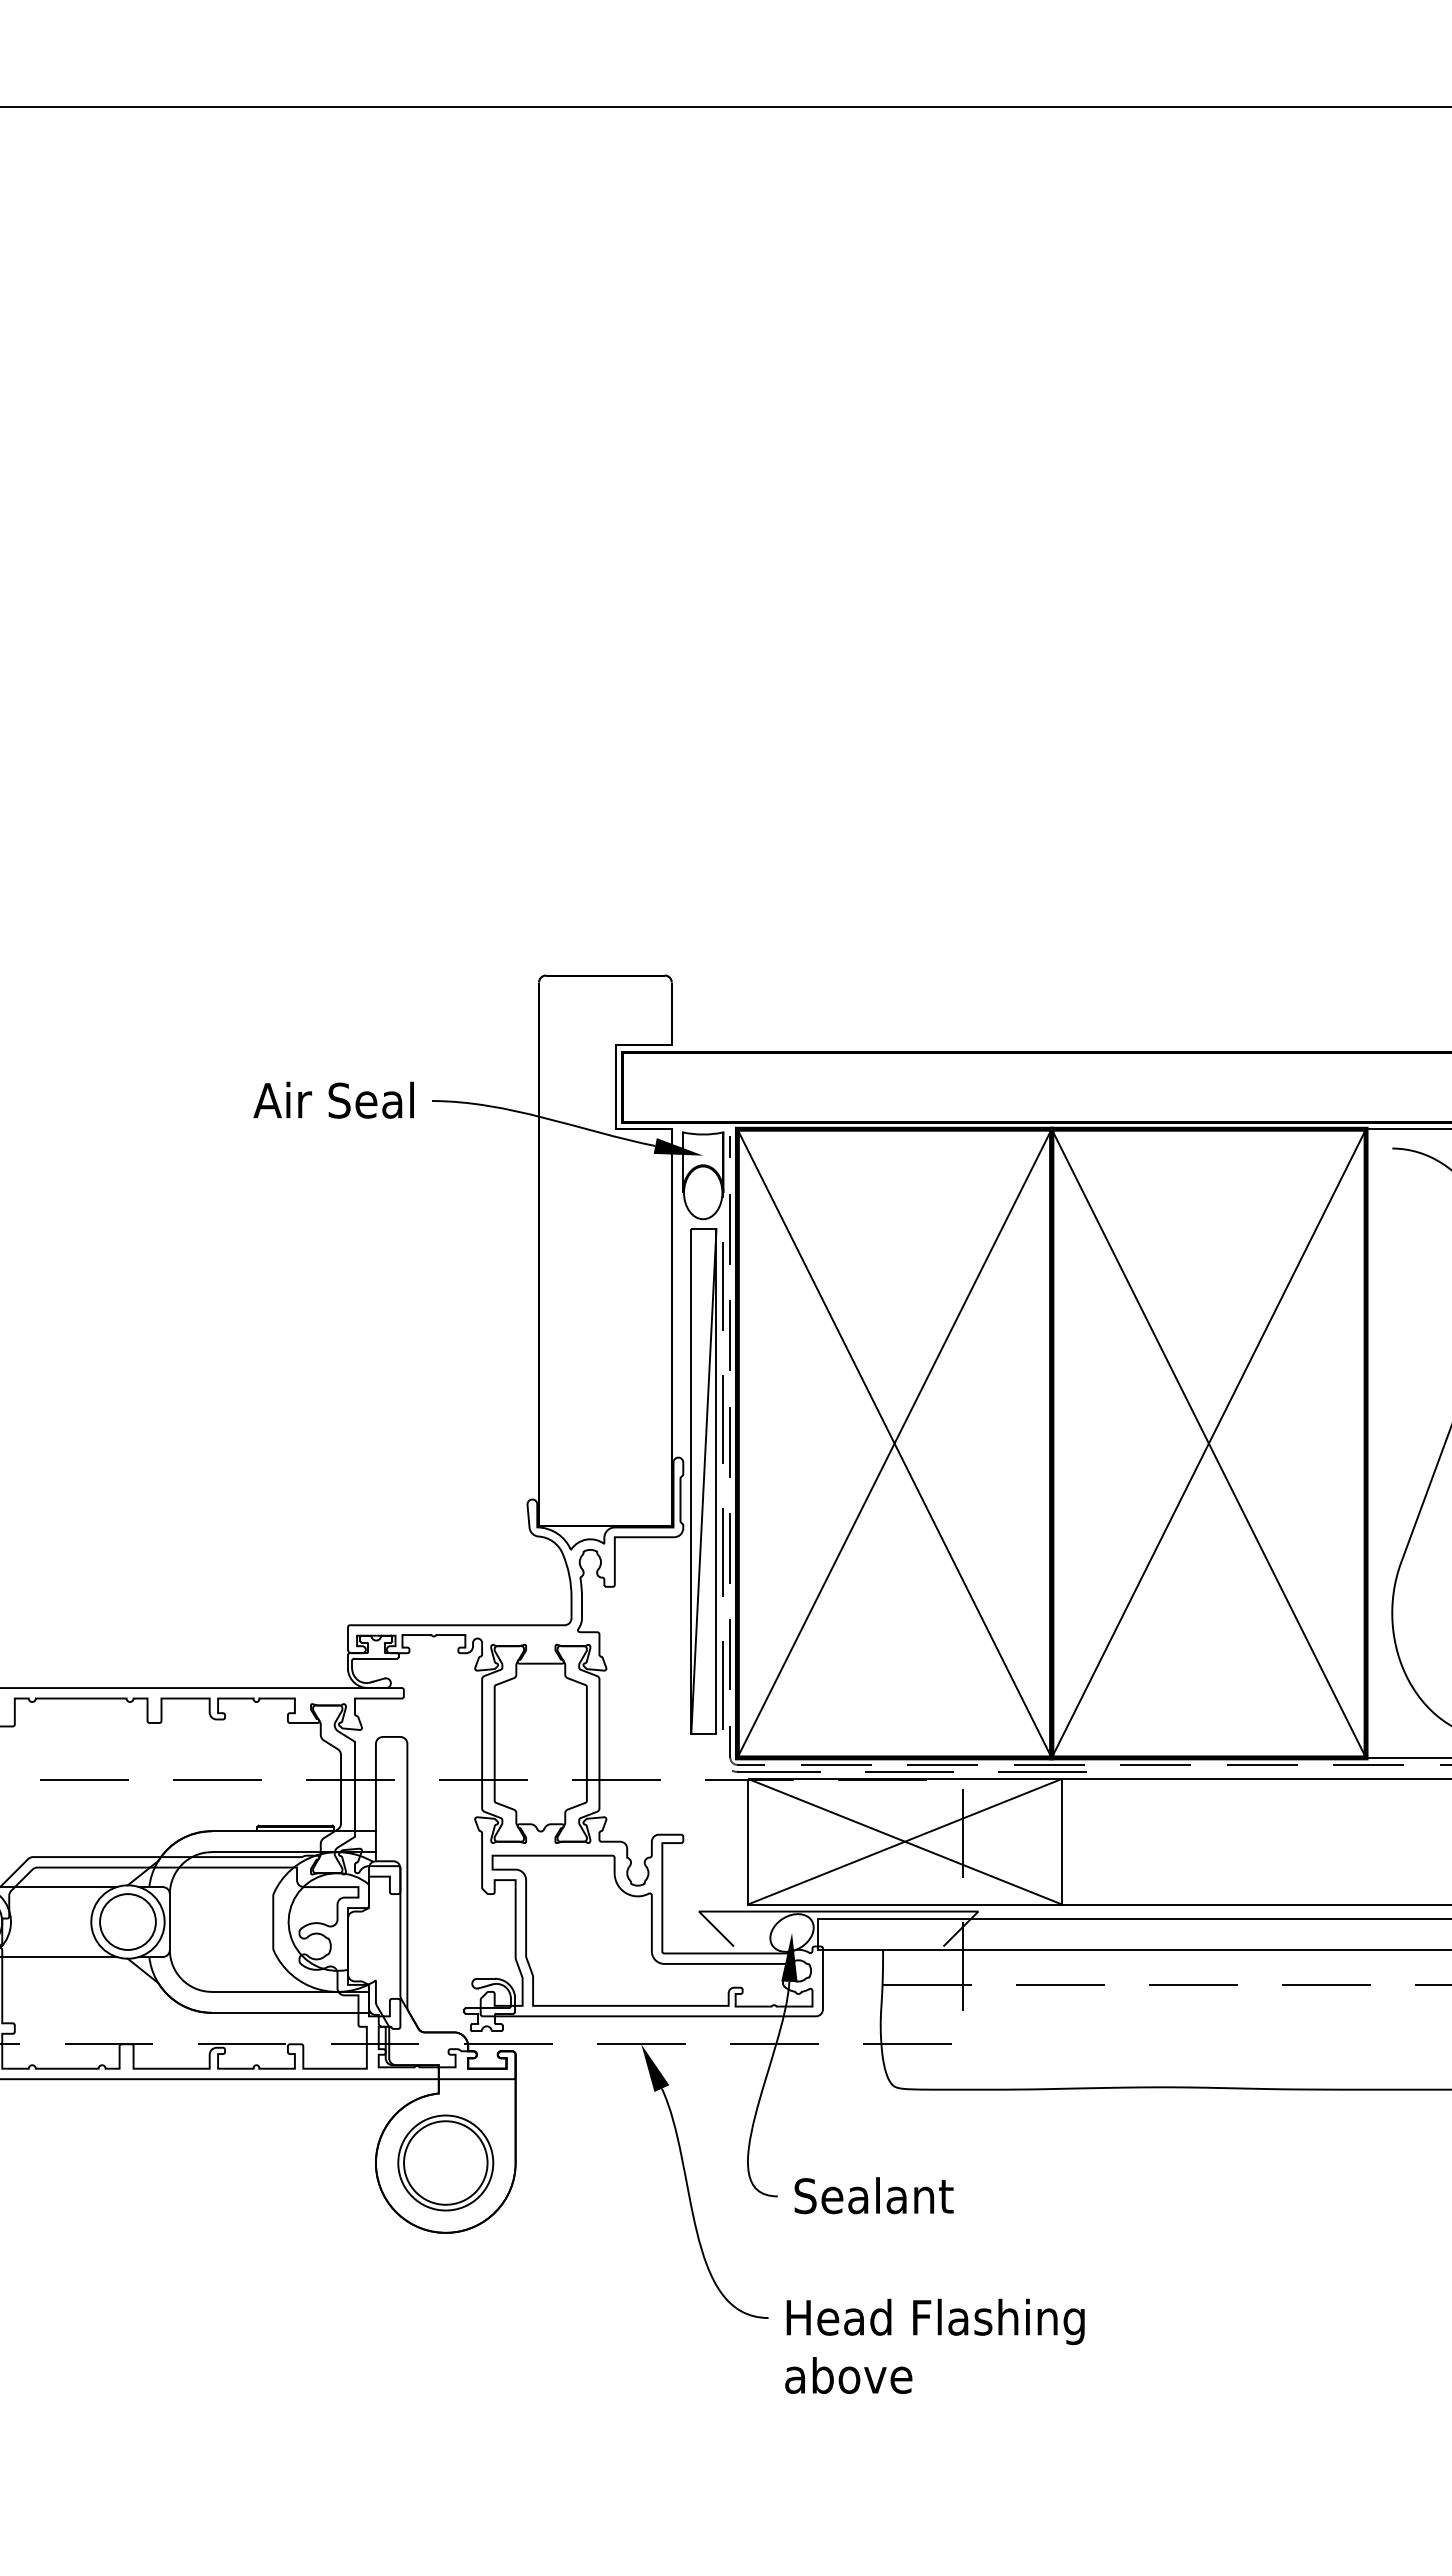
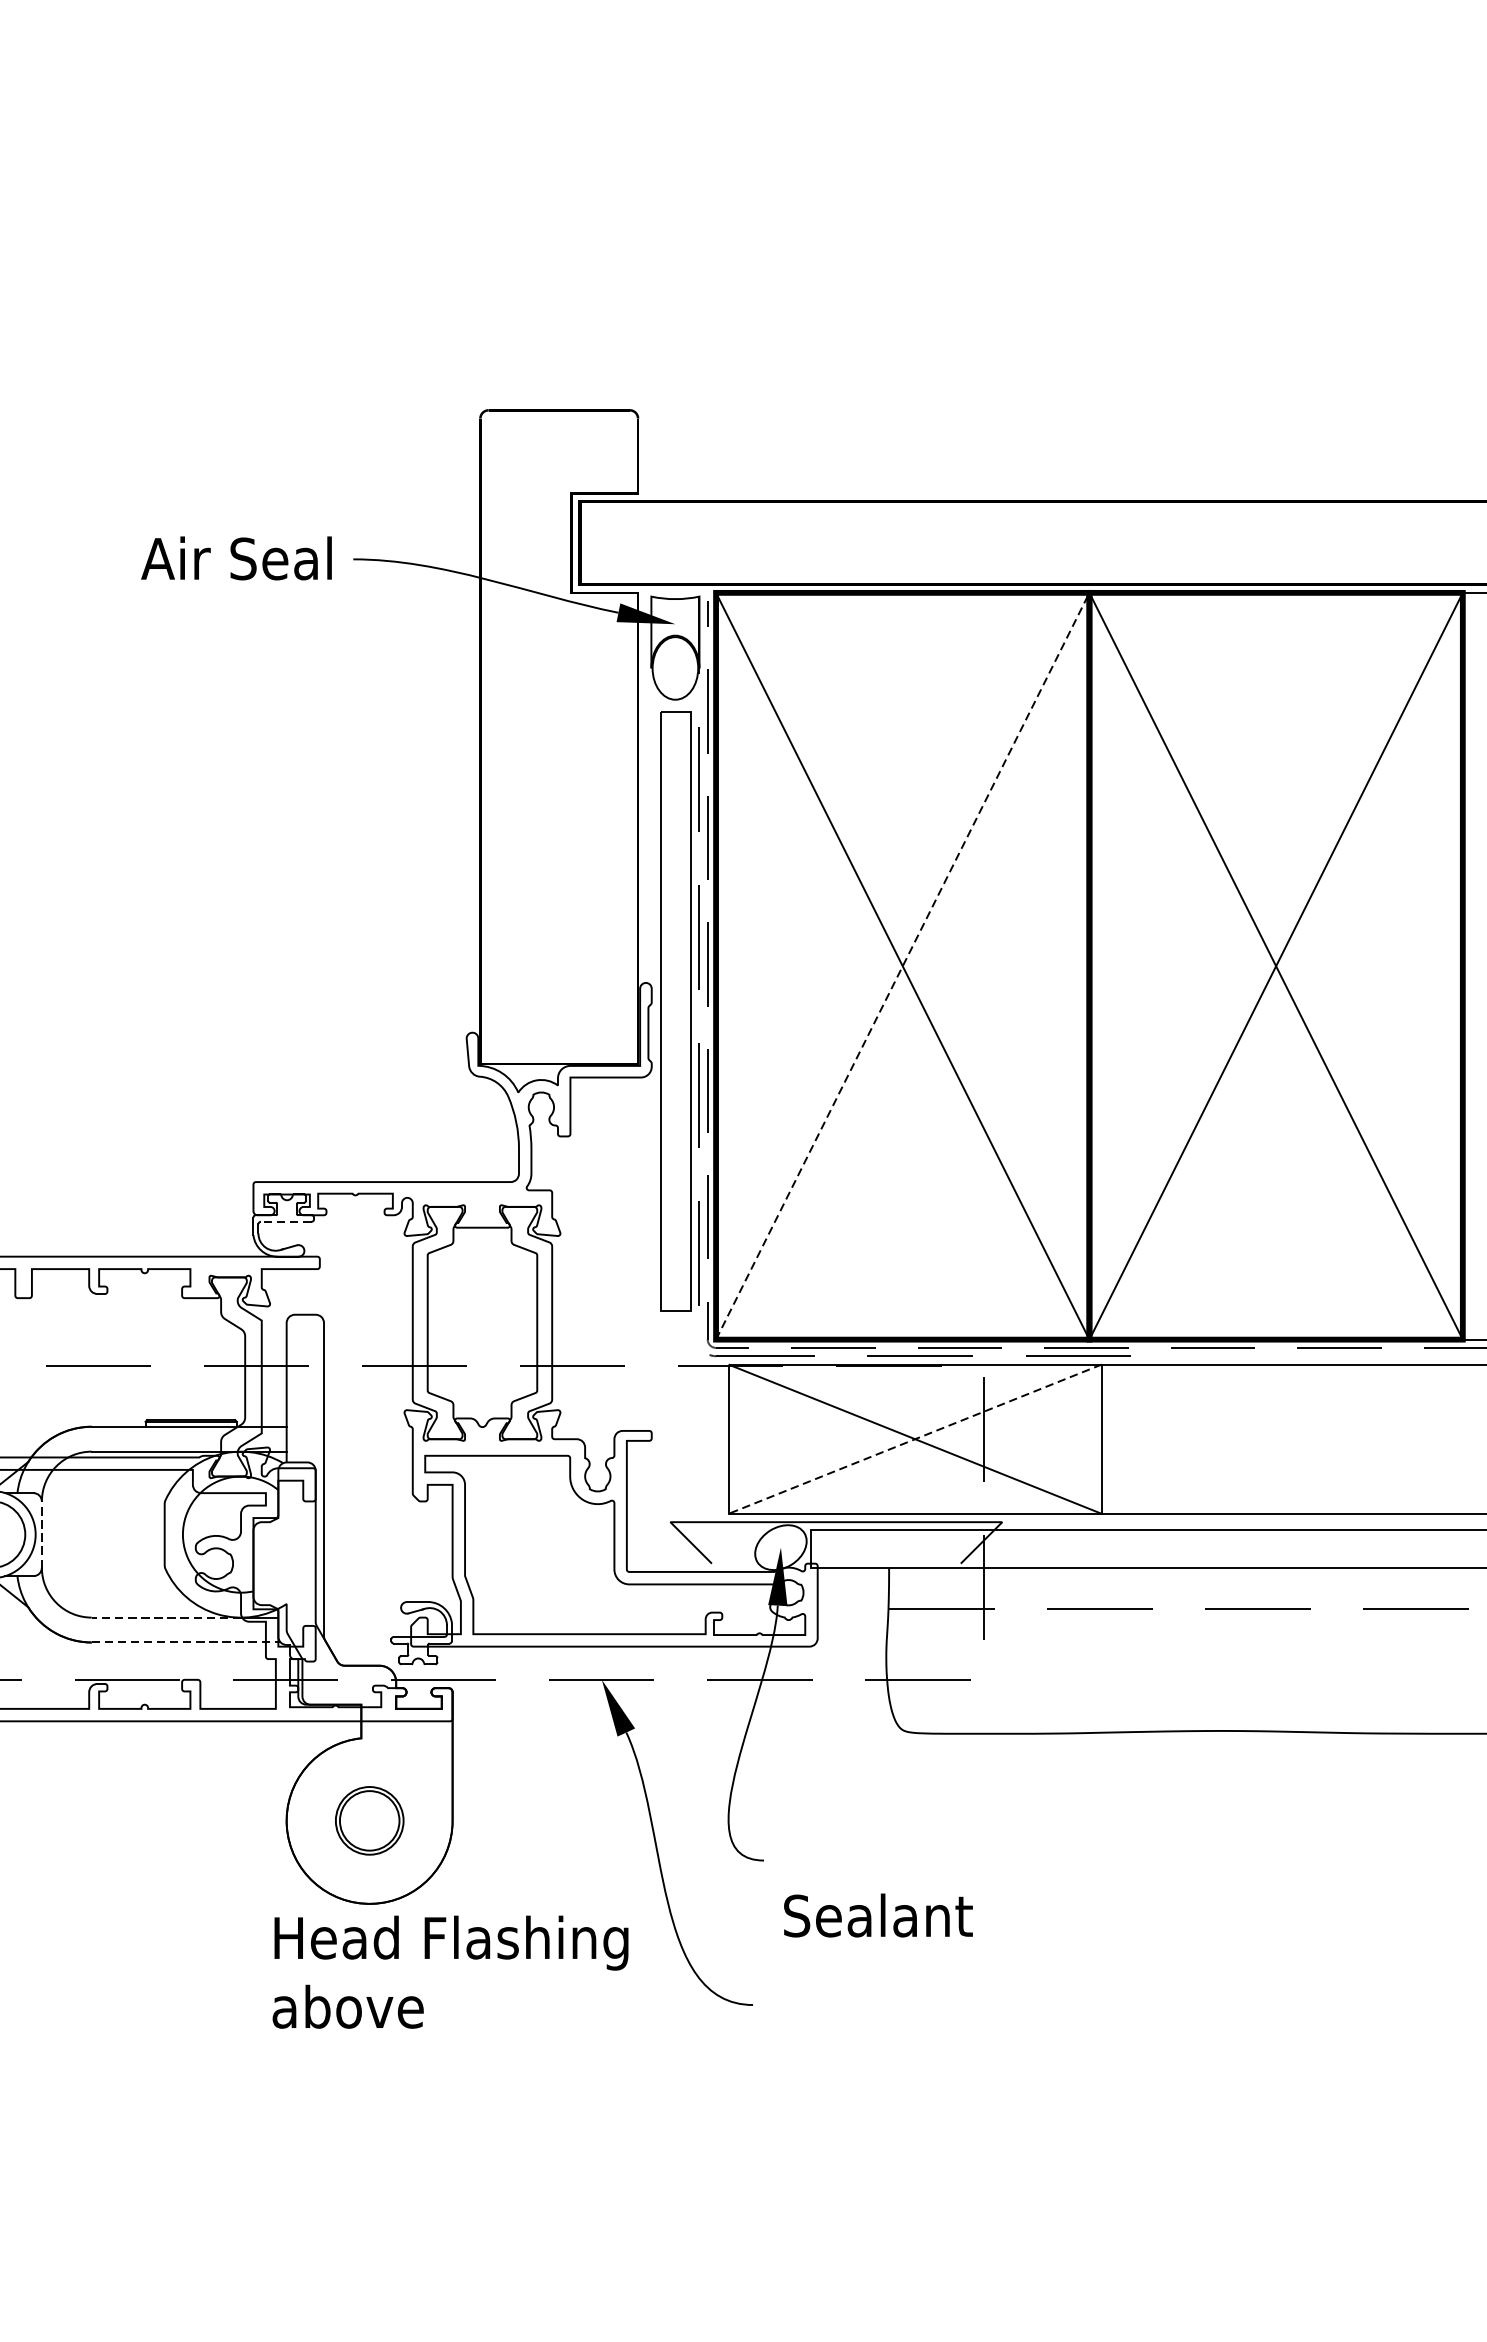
line: (894, 1443) -> (902, 966), solid -> dashed
line: (703, 1481) -> (675, 1011), removed
line: (375, 1658) -> (286, 1221), solid -> dashed
line: (904, 1841) -> (914, 1438), solid -> dashed
line: (169, 1922) -> (41, 1535), solid -> dashed
line: (274, 1991) -> (166, 1617), solid -> dashed
line: (291, 2012) -> (186, 1642), solid -> dashed
part: (445, 2162) -> (369, 1820), size x0.6
text: (873, 2195) -> (877, 1915), moved
text: (934, 2345) -> (450, 1971), moved

